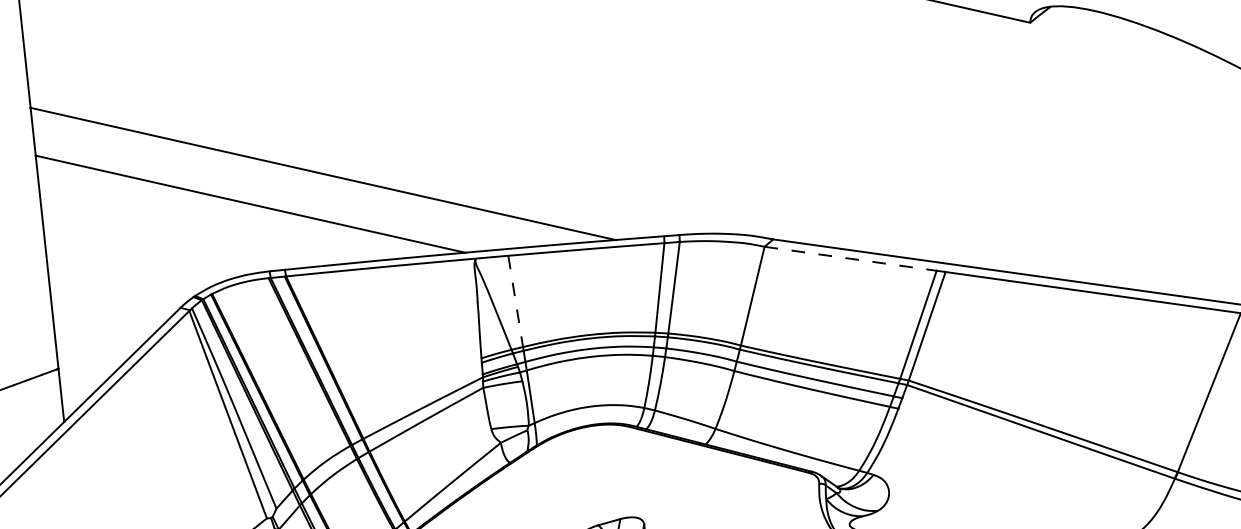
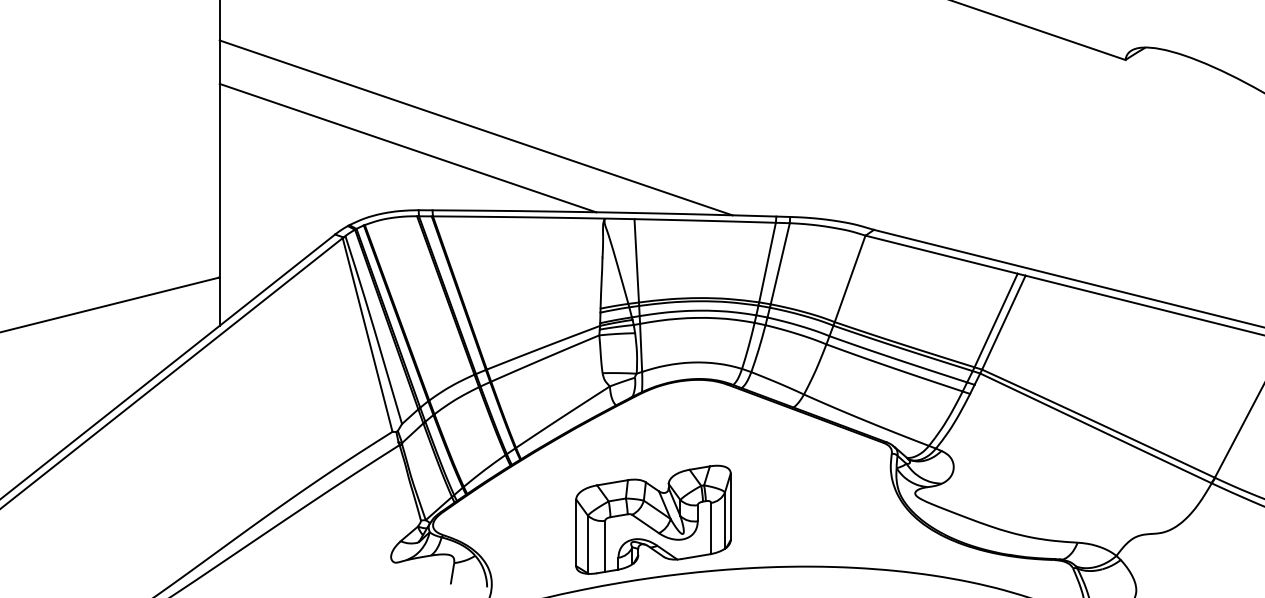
line: (850, 258) -> (941, 254), dashed -> solid
line: (515, 301) -> (636, 260), dashed -> solid

